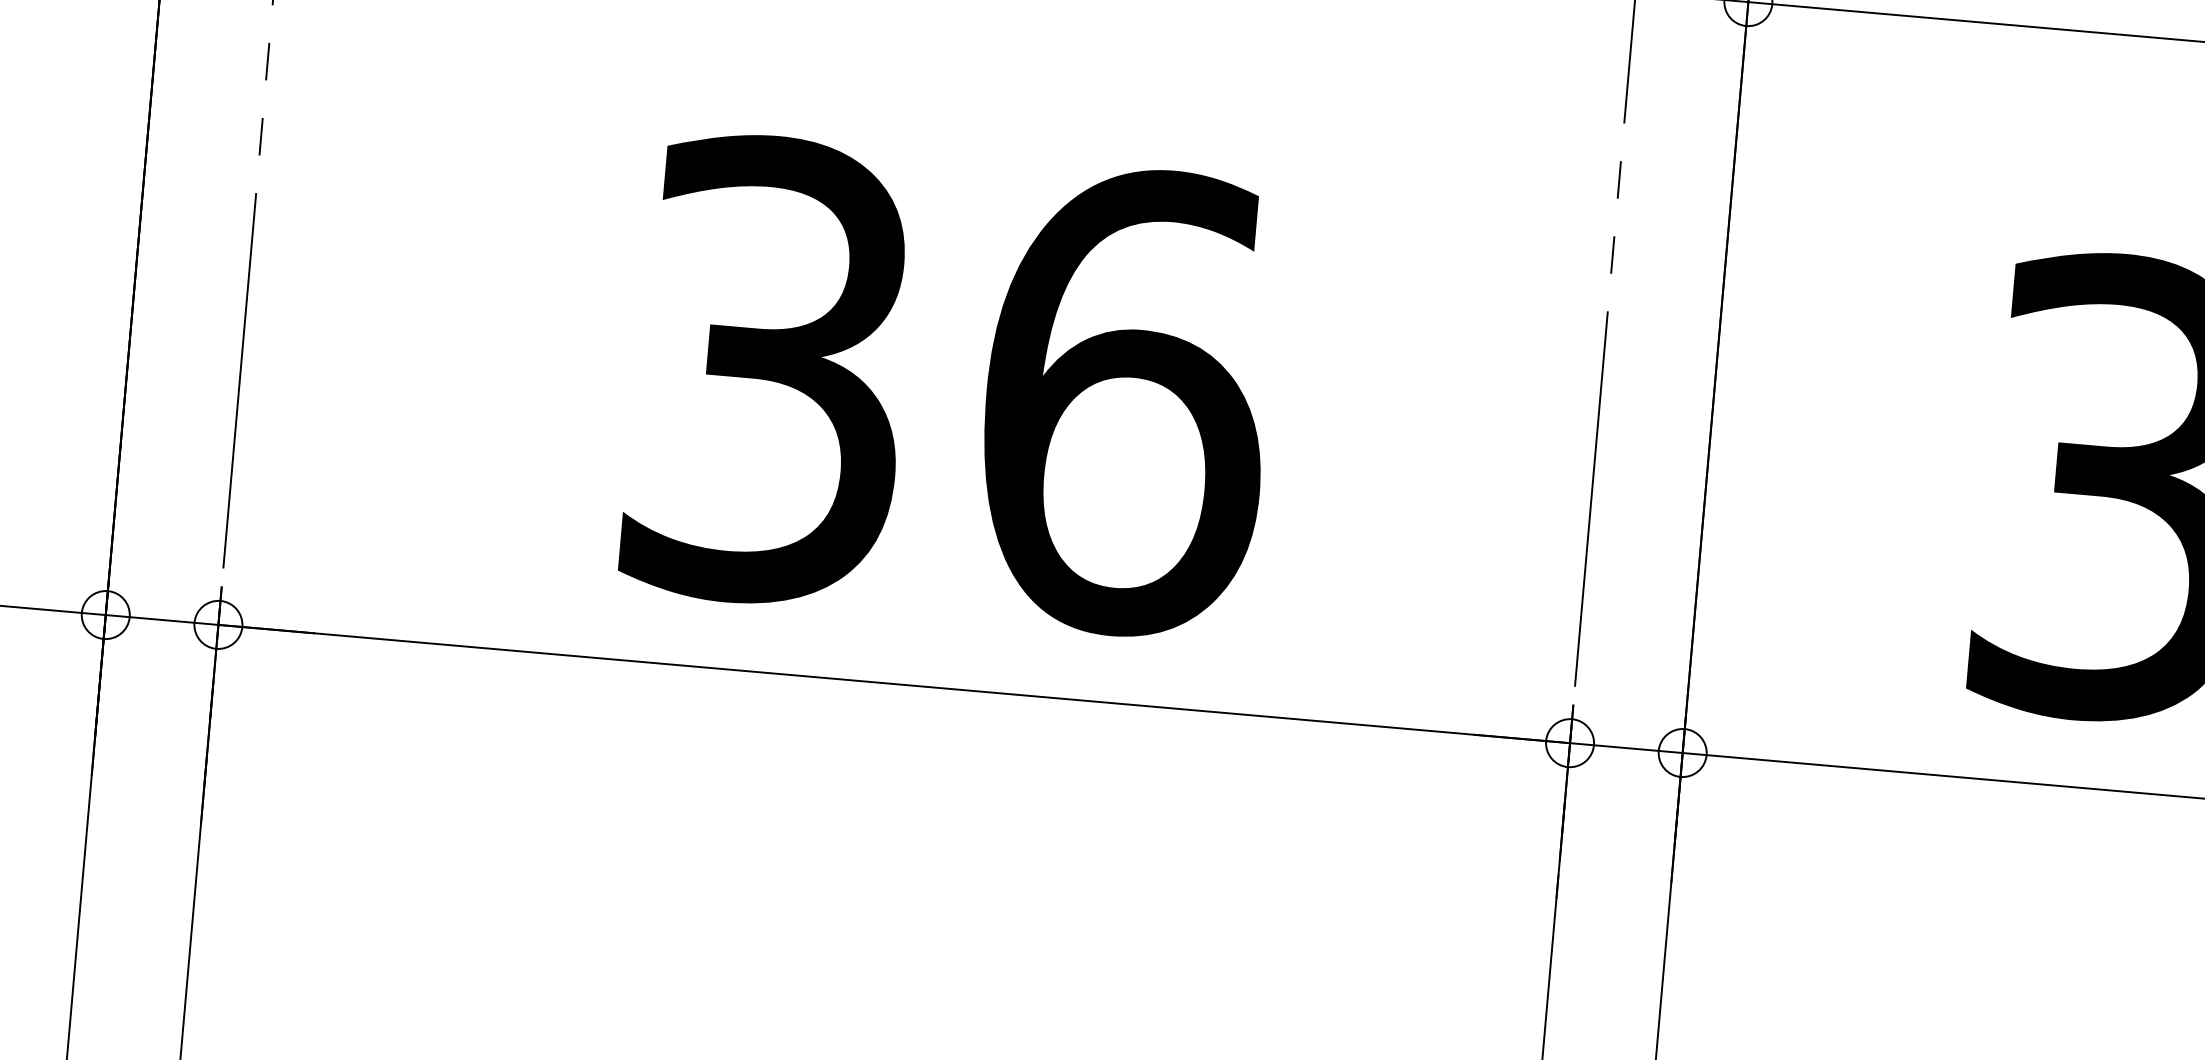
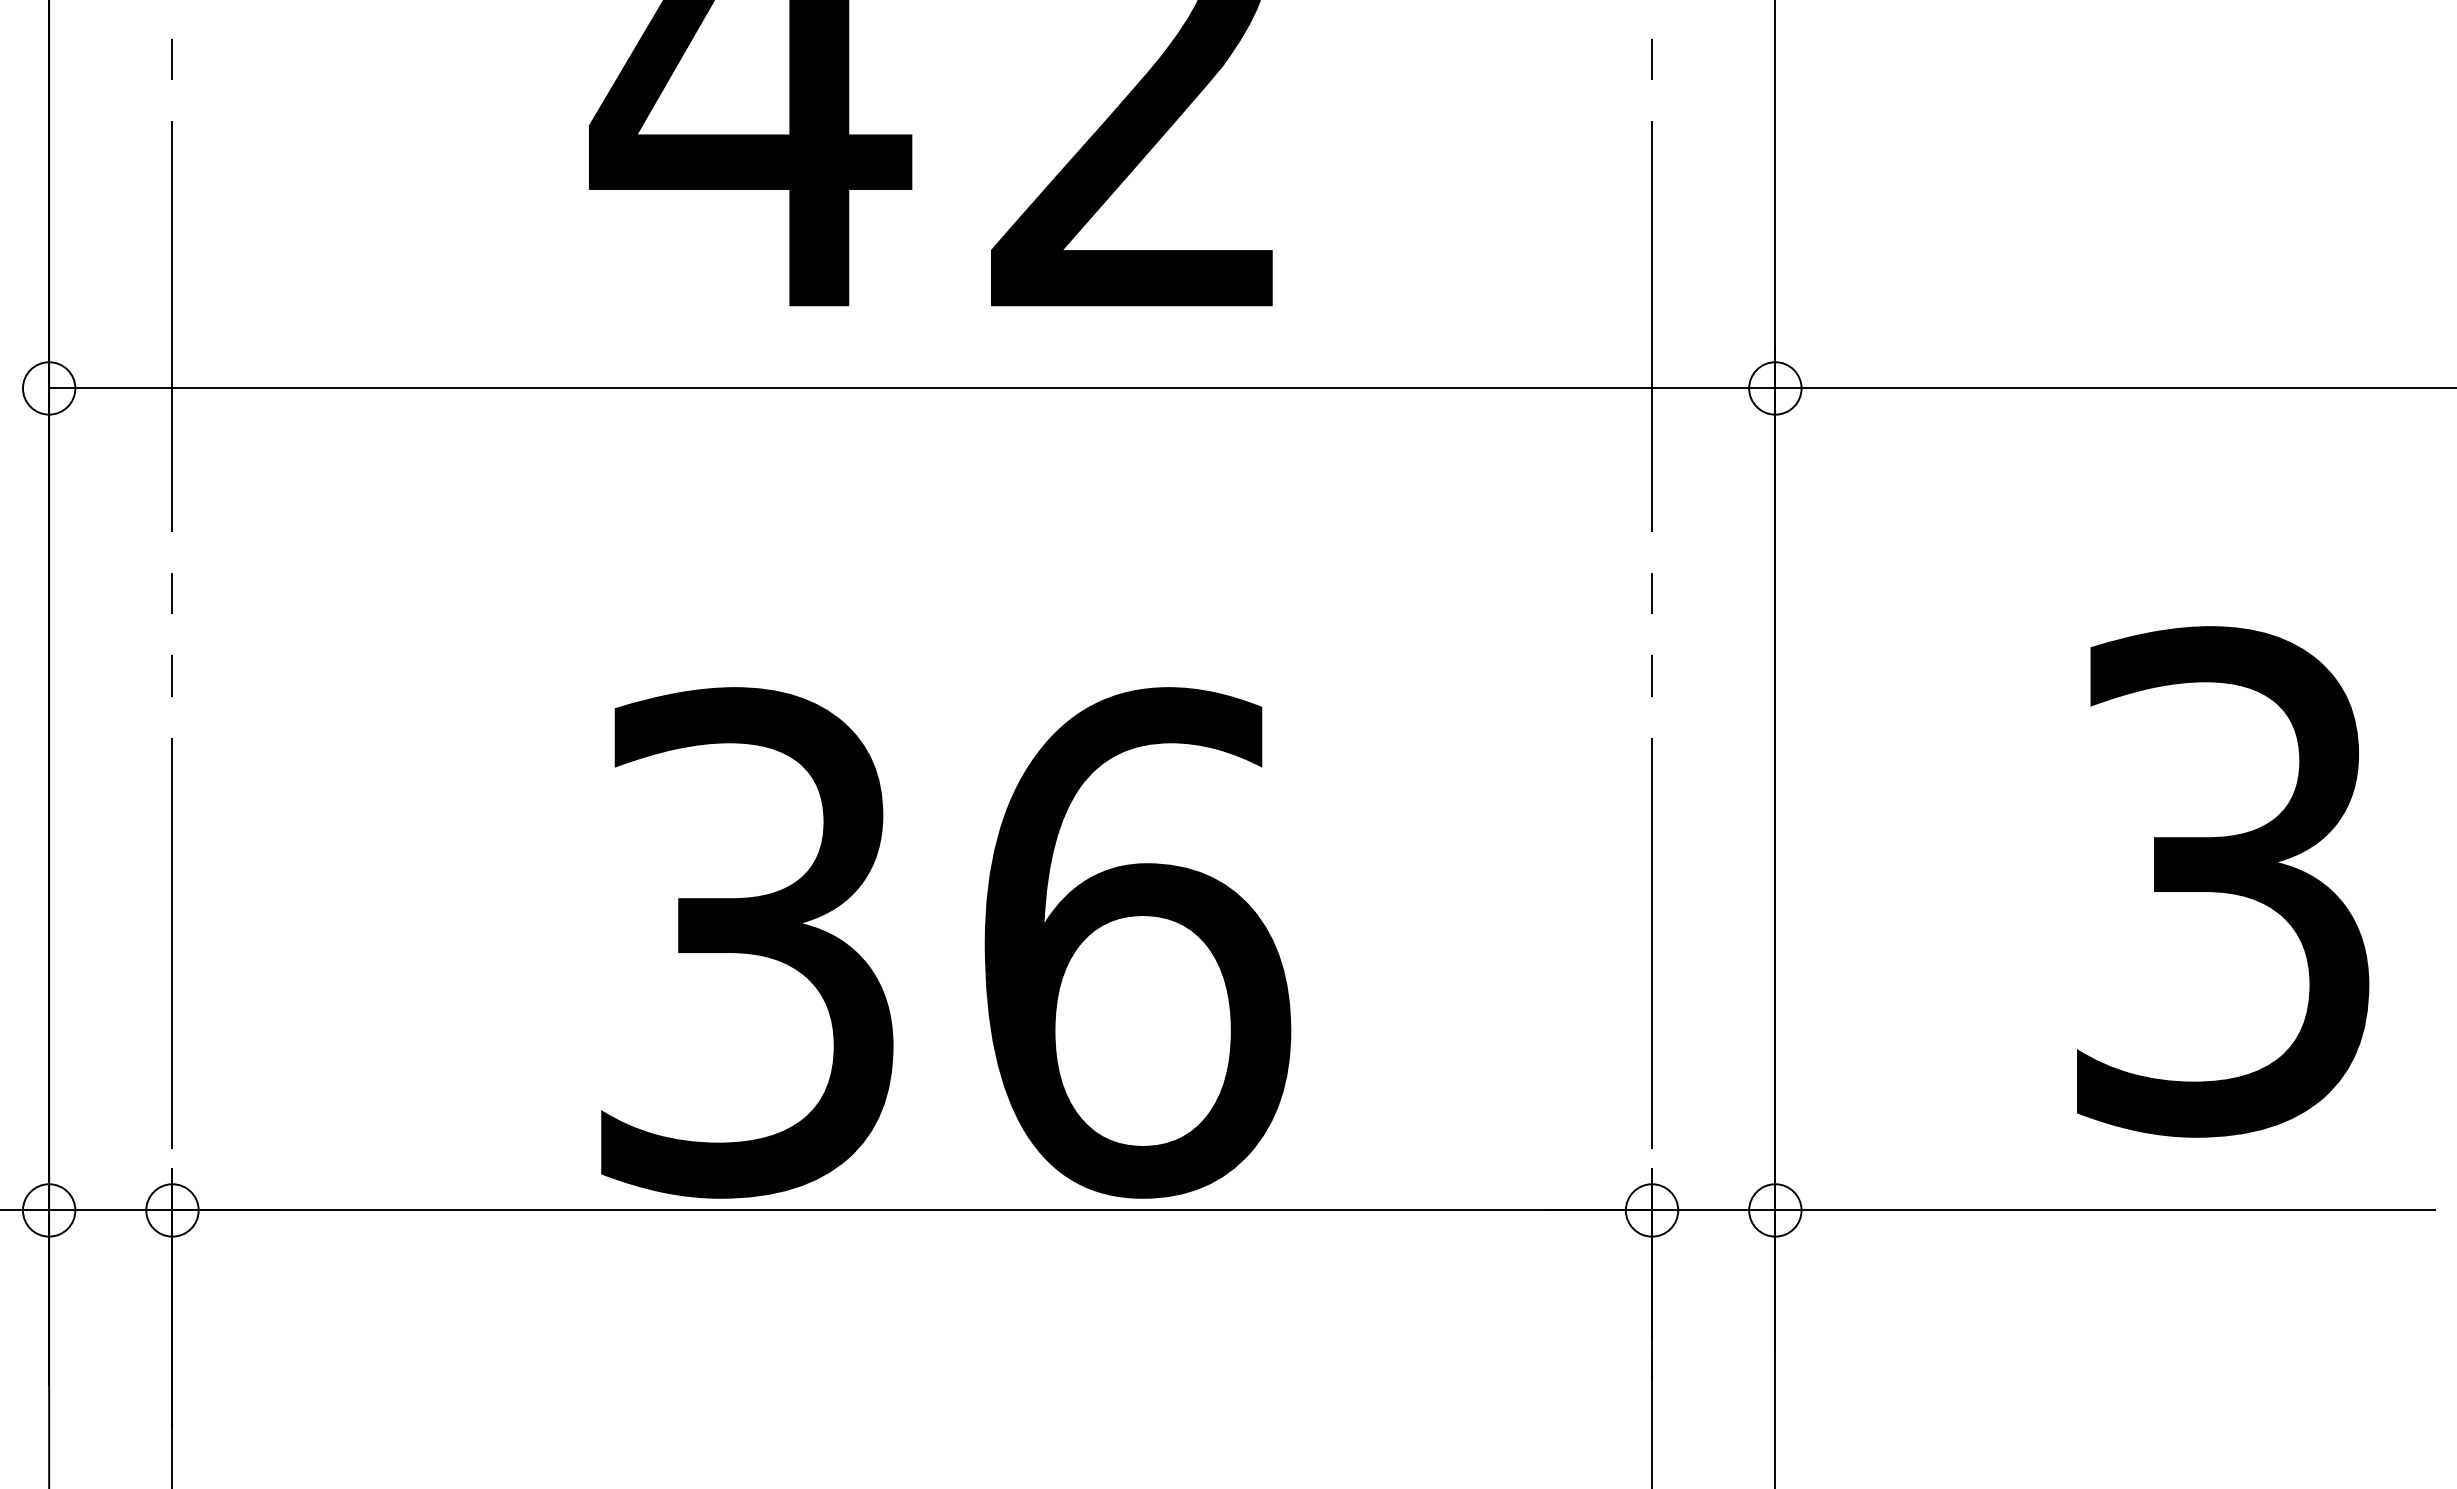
text: (951, 386) -> (946, 942), moved

